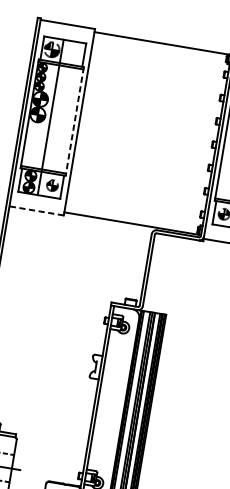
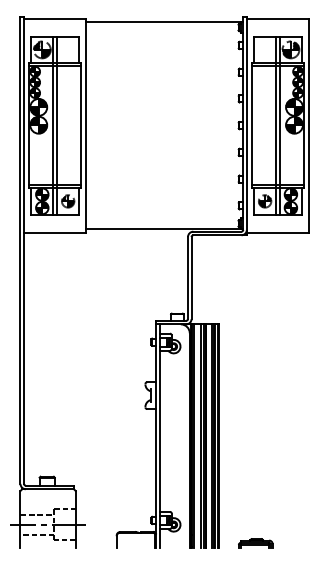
line: (54, 117) -> (57, 125), added
line: (75, 122) -> (81, 126), dashed -> solid
line: (36, 210) -> (54, 232), dashed -> solid

